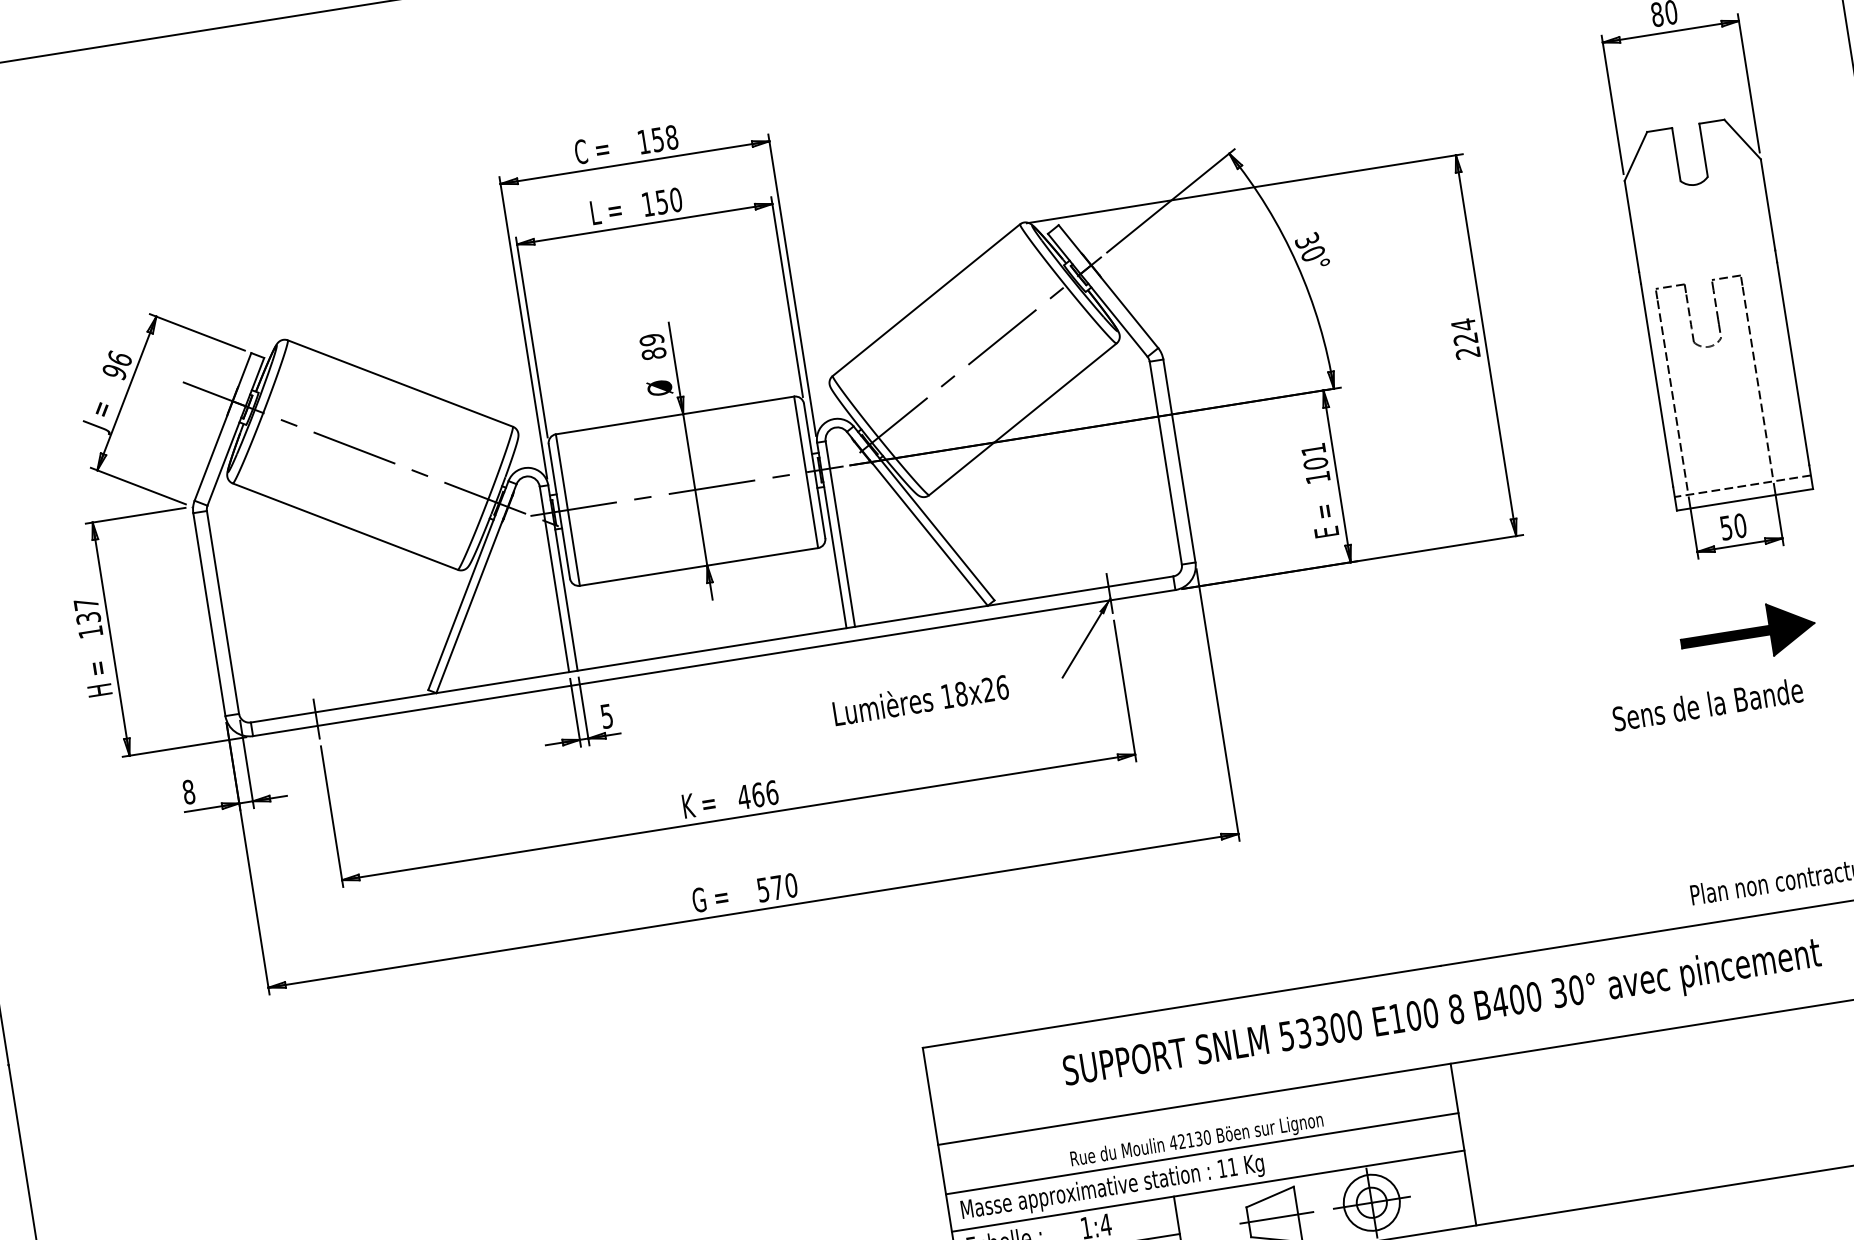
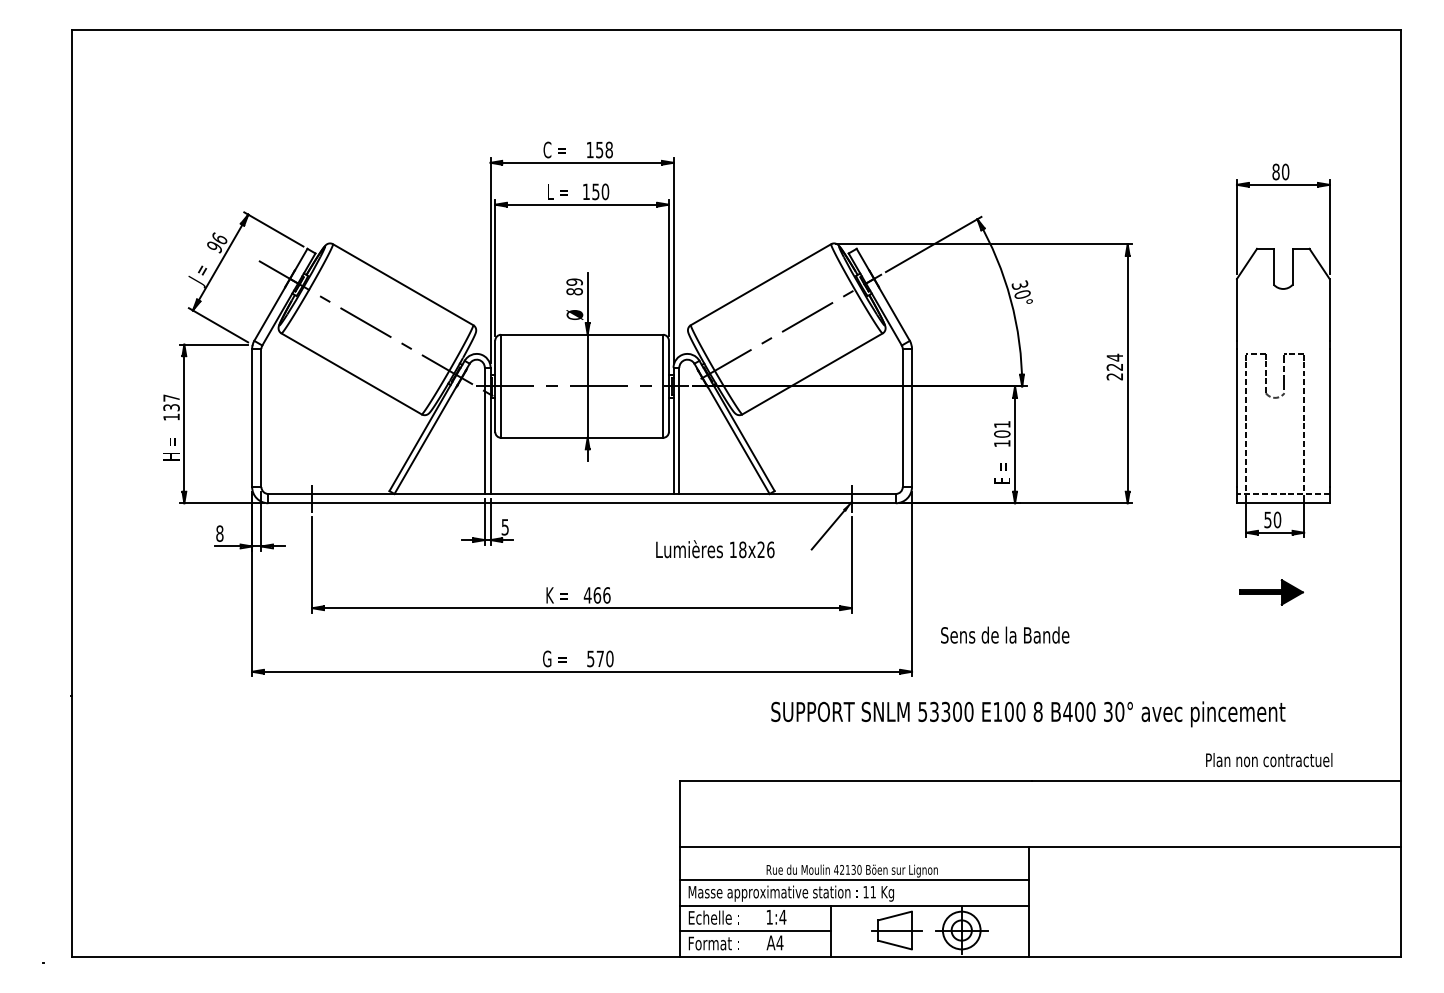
part: (1748, 633) -> (1271, 592), size x0.7
text: (1708, 703) -> (1005, 634), moved
text: (1442, 1015) -> (1028, 714), moved

